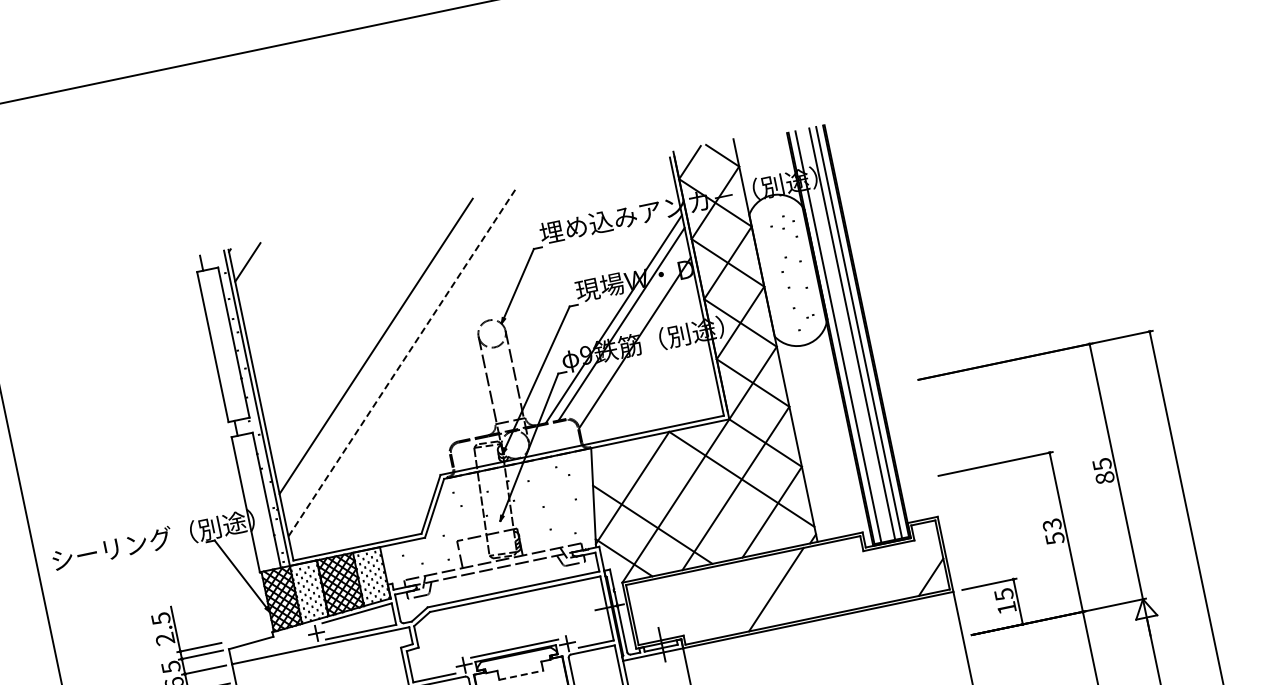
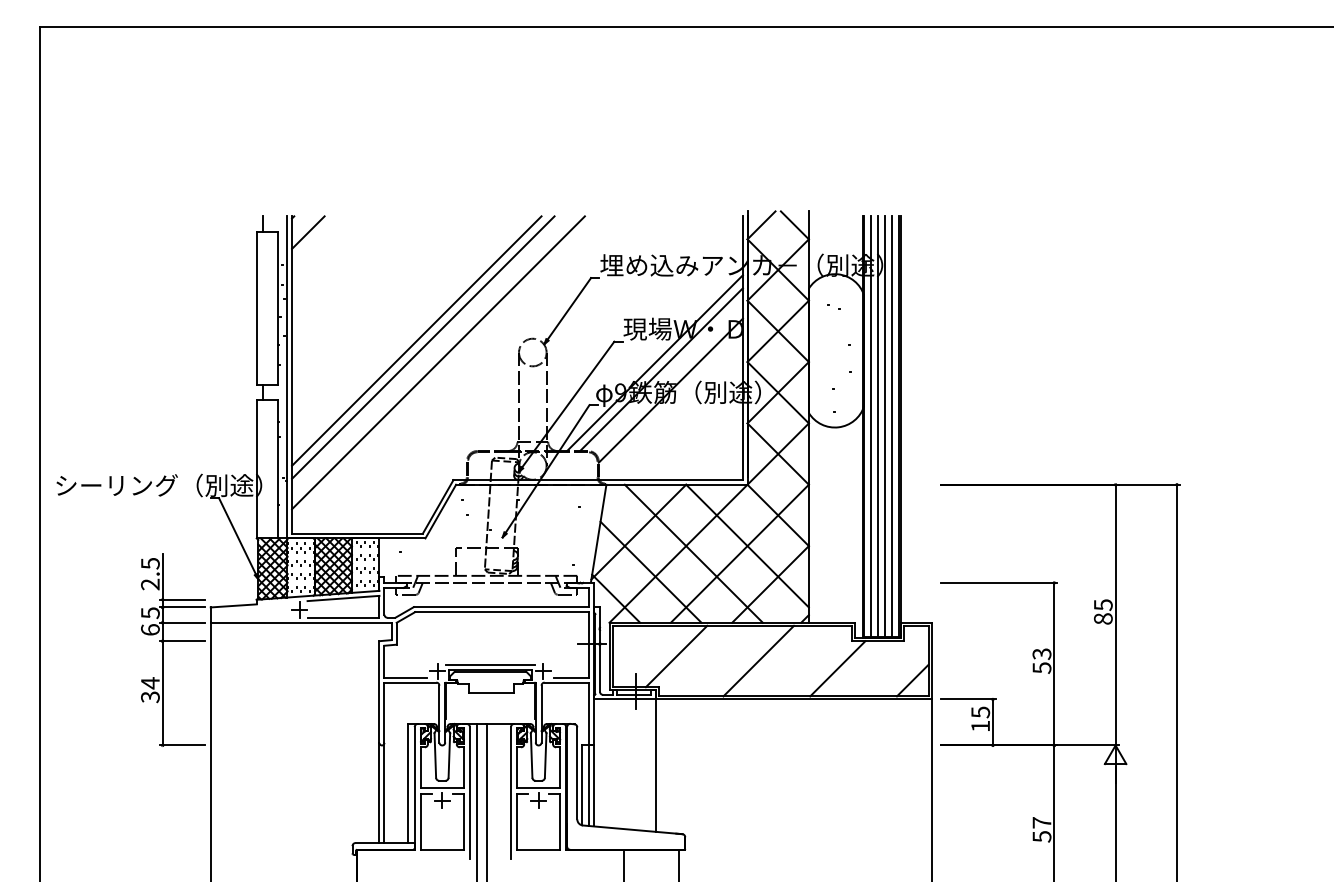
line: (845, 335) -> (878, 426), added
line: (384, 351) -> (423, 347), added
line: (402, 363) -> (438, 363), dashed -> solid
line: (690, 497) -> (693, 553), added
line: (854, 580) -> (837, 668), added
line: (694, 601) -> (676, 656), added
line: (522, 674) -> (492, 692), dashed -> solid

